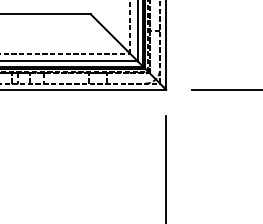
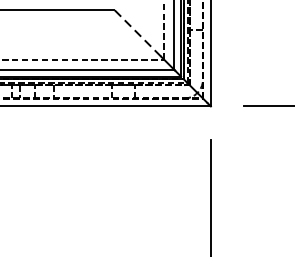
line: (109, 32) -> (137, 32), solid -> dashed

